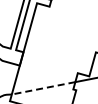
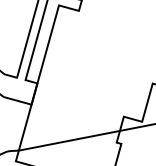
line: (43, 88) -> (69, 141), dashed -> solid

